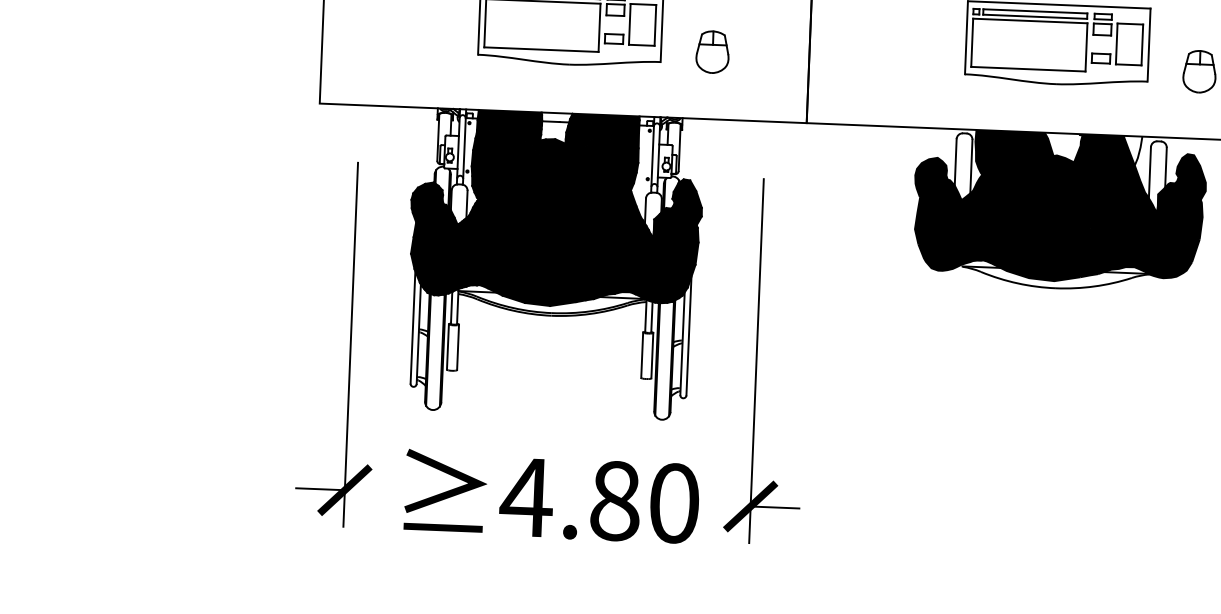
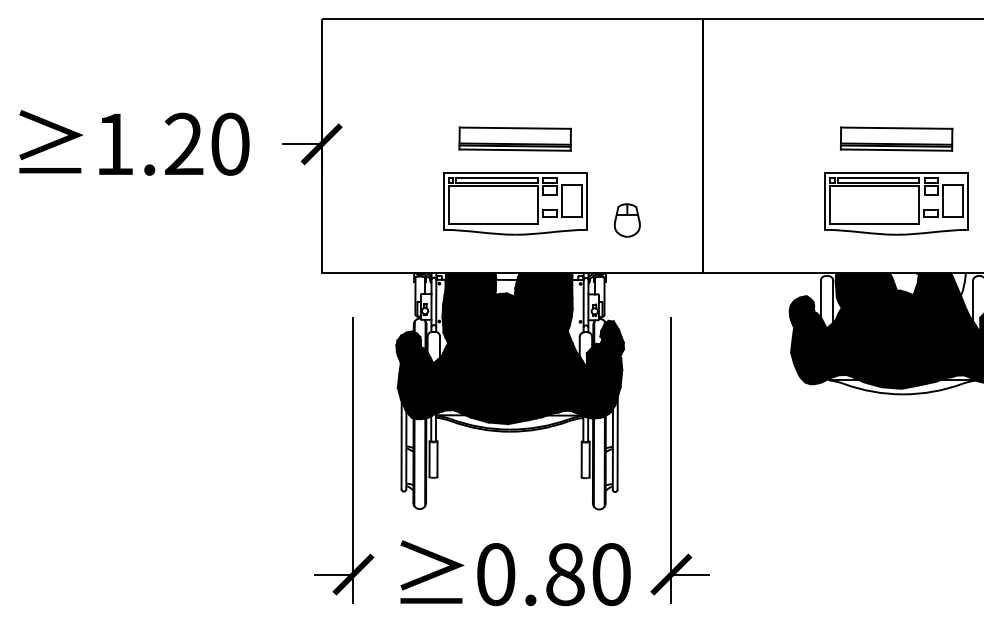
text: (526, 497) -> (495, 574), 4.80 -> 0.80

